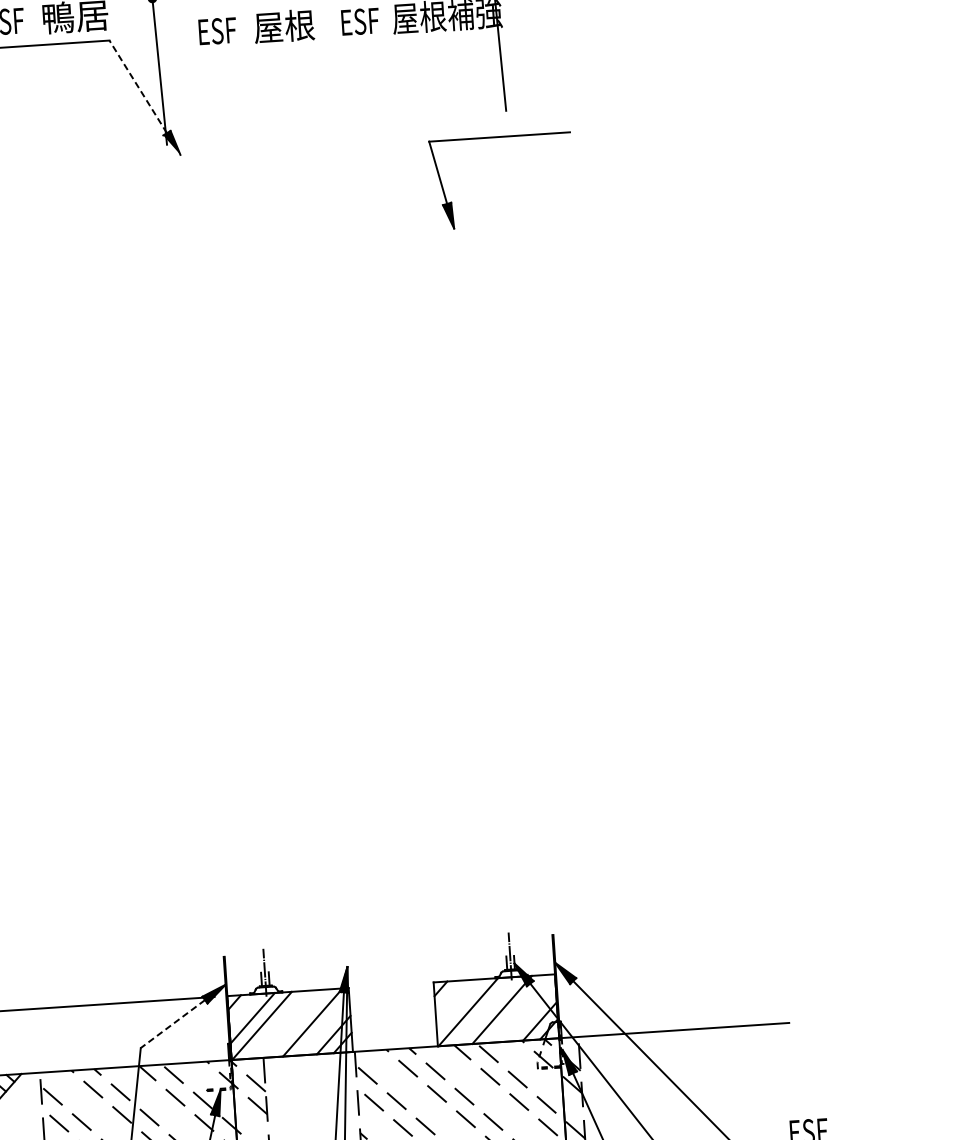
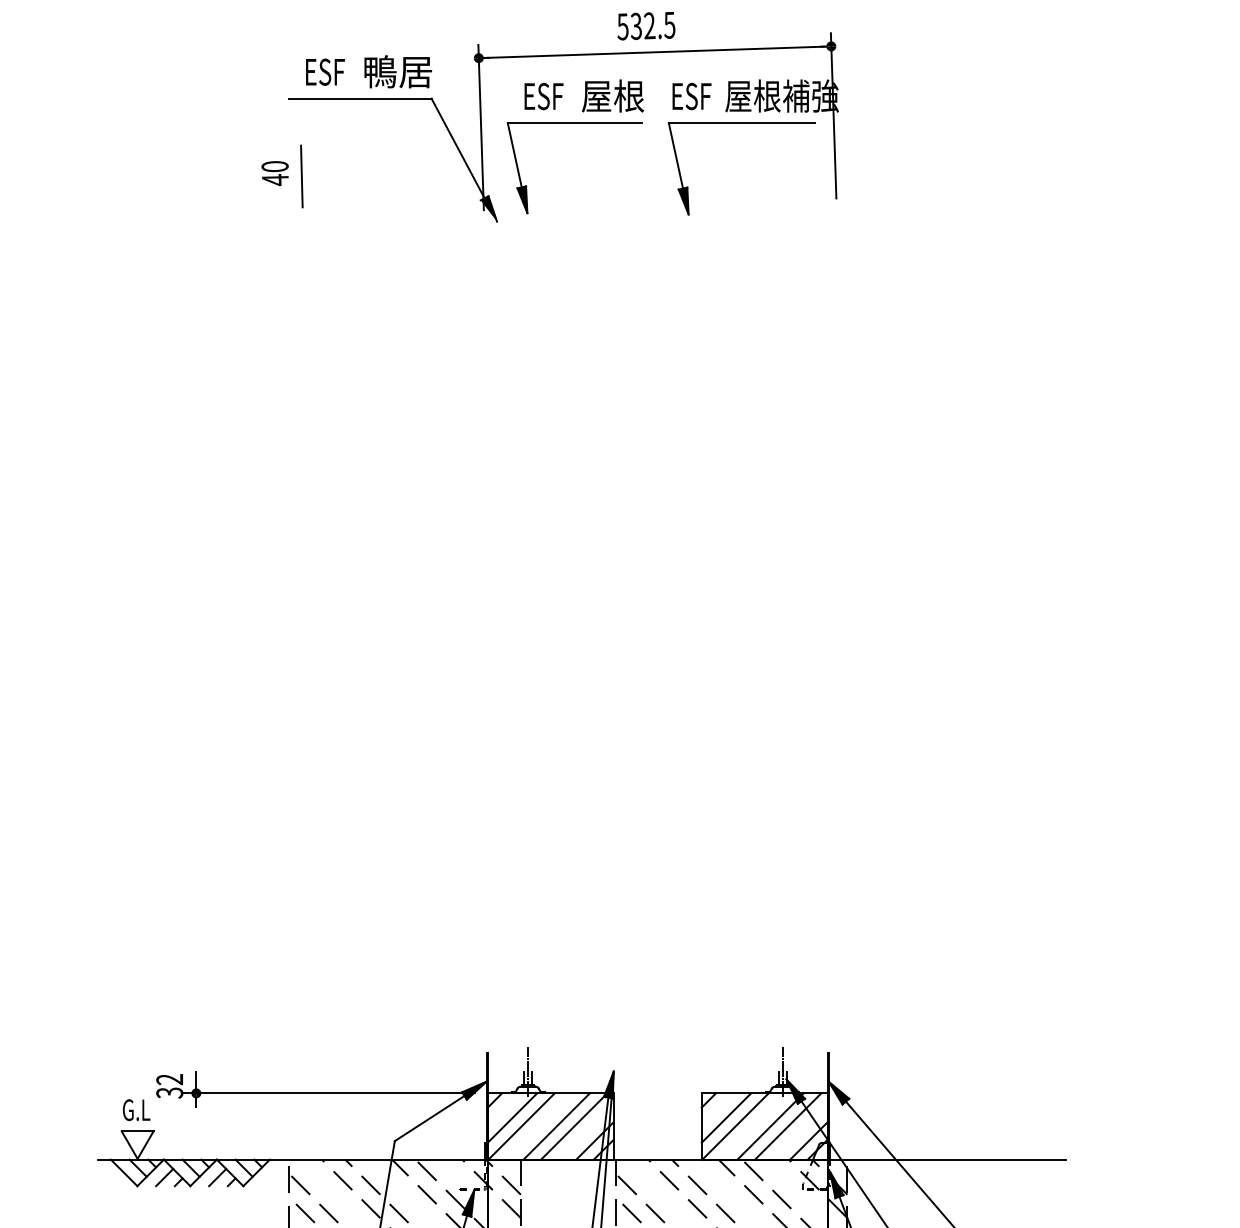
part: (248, 55) -> (574, 123), added
line: (137, 86) -> (457, 148), dashed -> solid
part: (499, 137) -> (741, 123), moved
line: (459, 1004) -> (726, 1117), added
line: (519, 1008) -> (788, 1126), added
line: (295, 1023) -> (556, 1126), added
line: (172, 1024) -> (429, 1118), dashed -> solid

